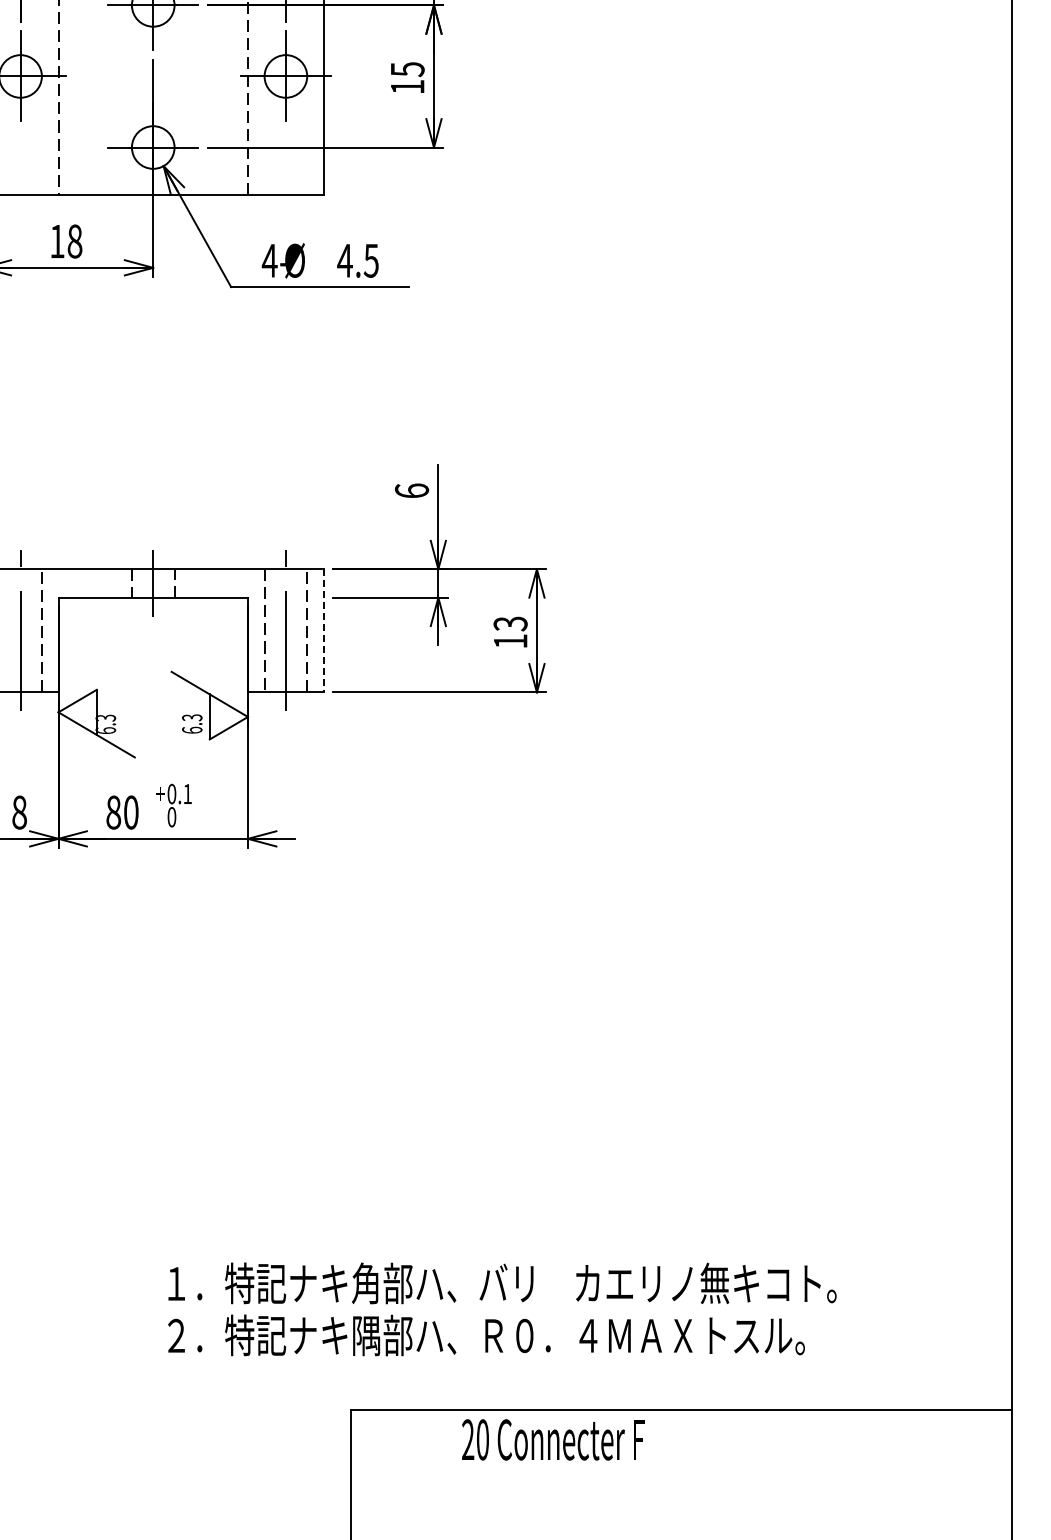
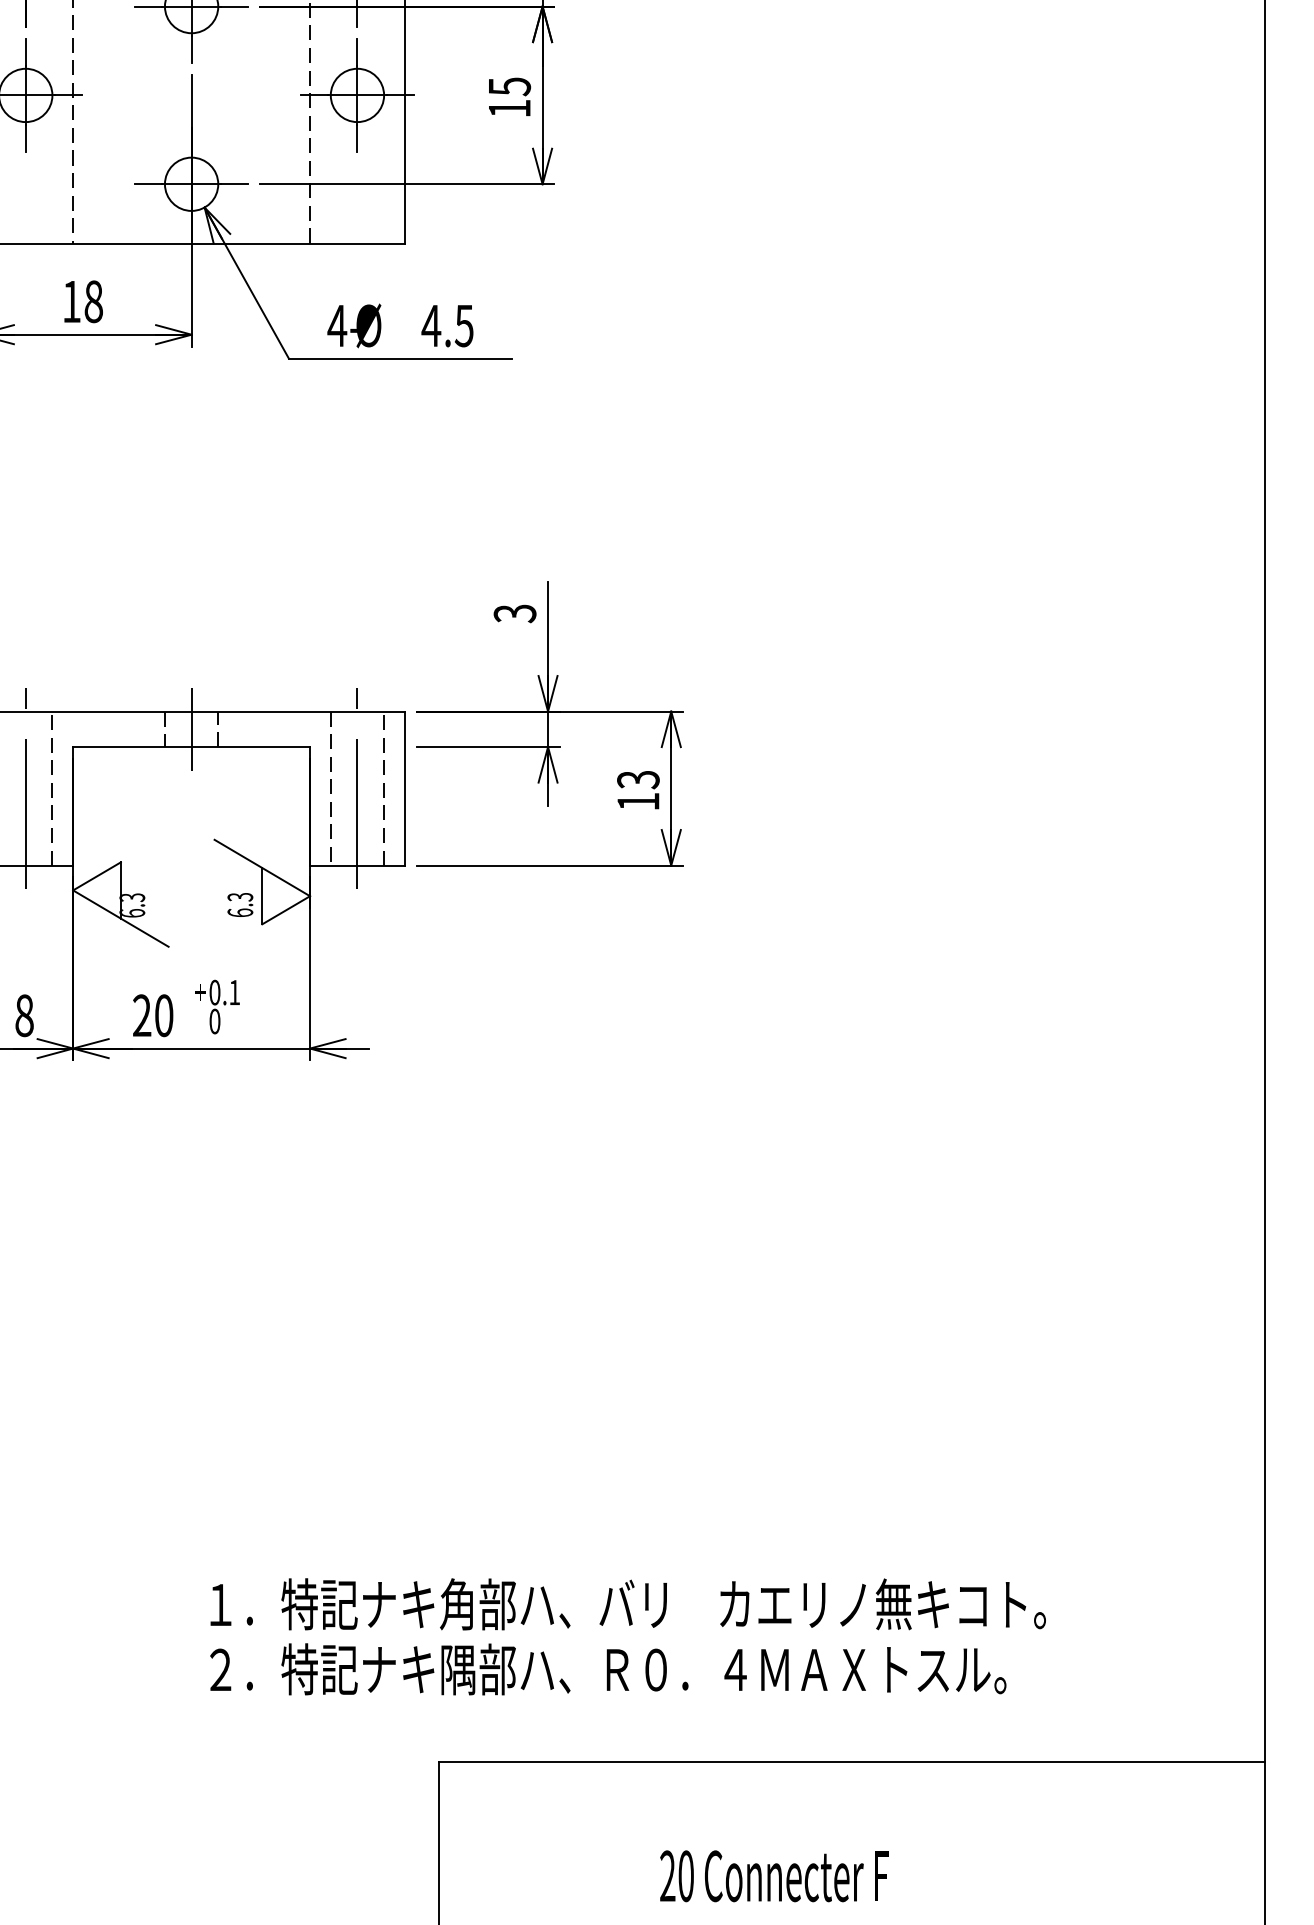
text: (411, 490) -> (514, 613), 6 -> 3
line: (323, 630) -> (404, 788), dashed -> solid
text: (113, 812) -> (141, 1015), 80 -> 20
text: (553, 1439) -> (774, 1875), moved

